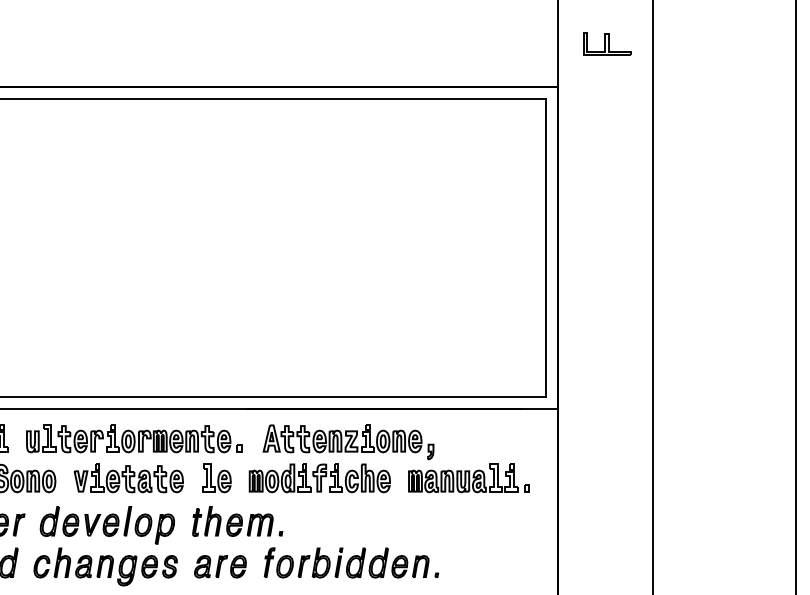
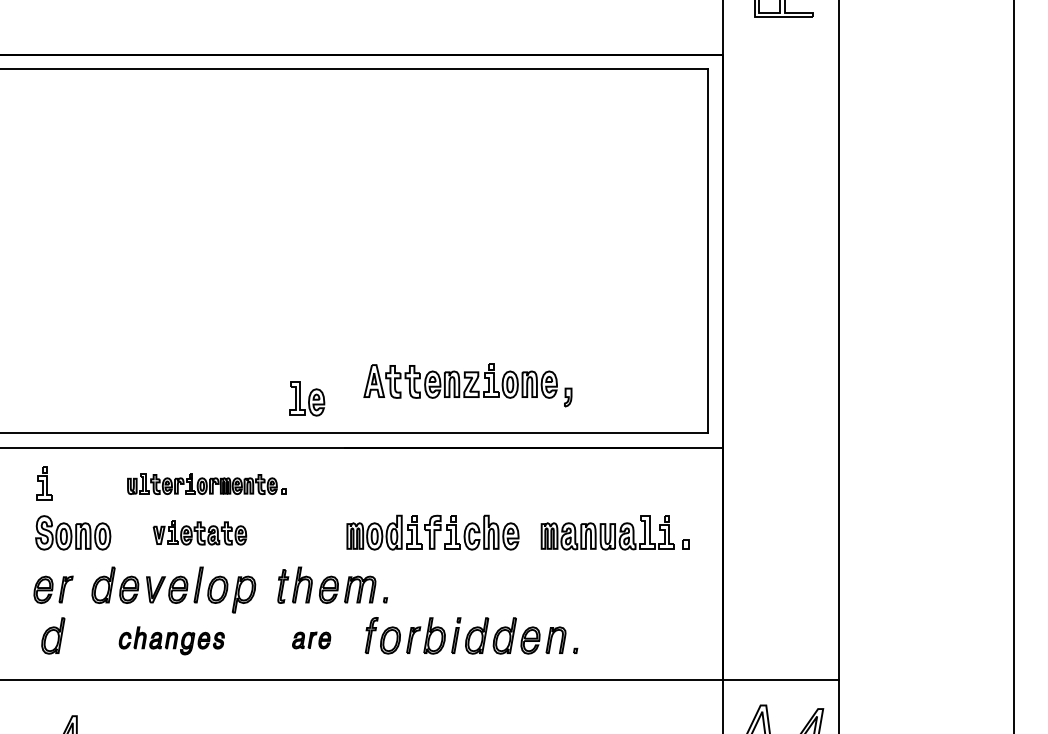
part: (134, 438) -> (206, 483), size x0.6
part: (348, 442) -> (467, 385), moved
part: (128, 478) -> (199, 532), size x0.7
part: (217, 478) -> (307, 398), moved
part: (105, 566) -> (171, 640), size x0.6
part: (220, 566) -> (311, 640), size x0.6

